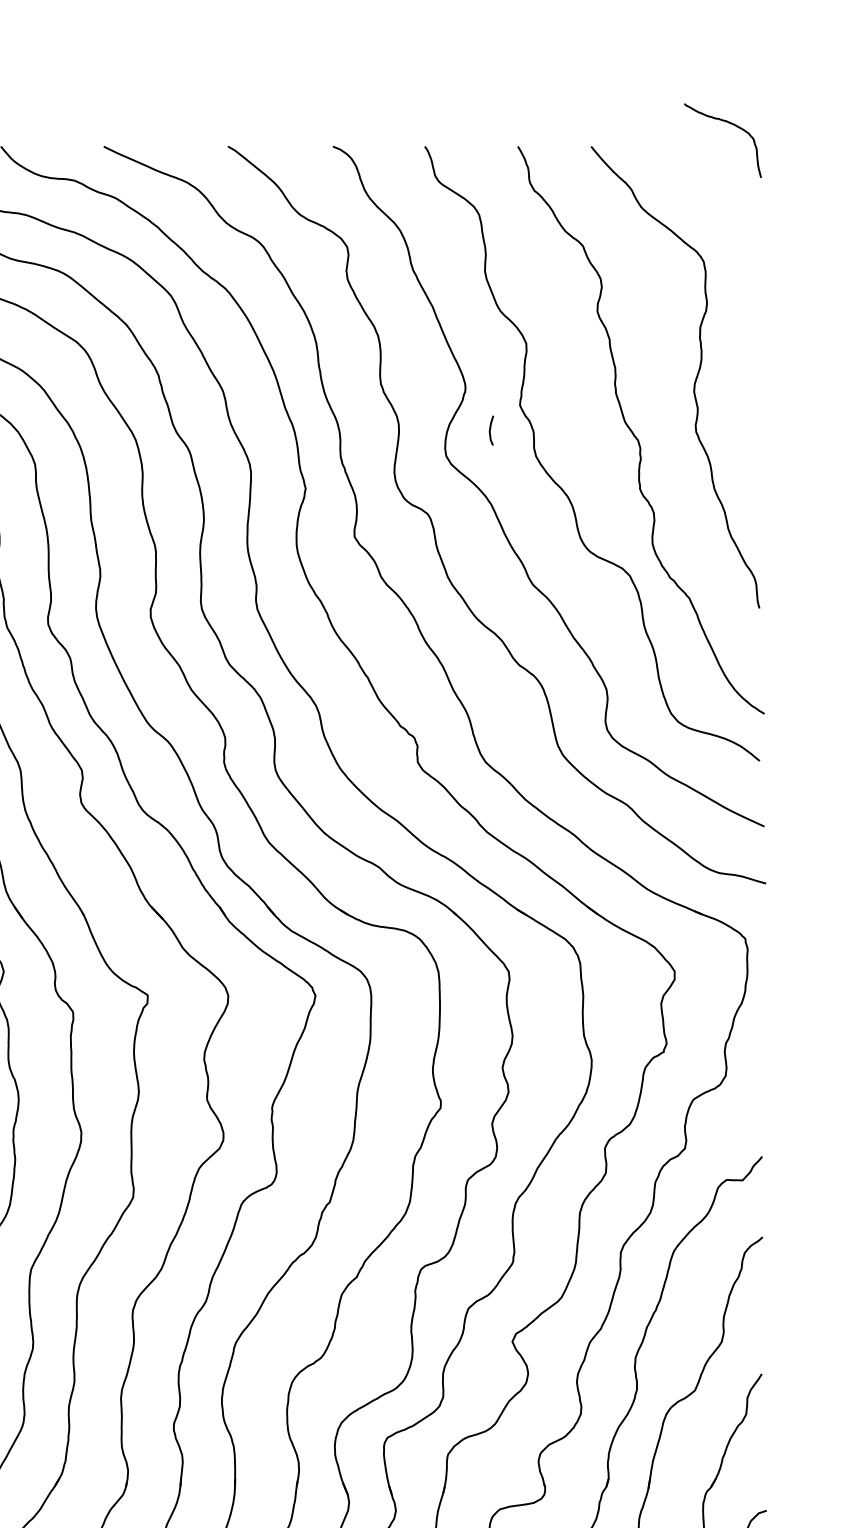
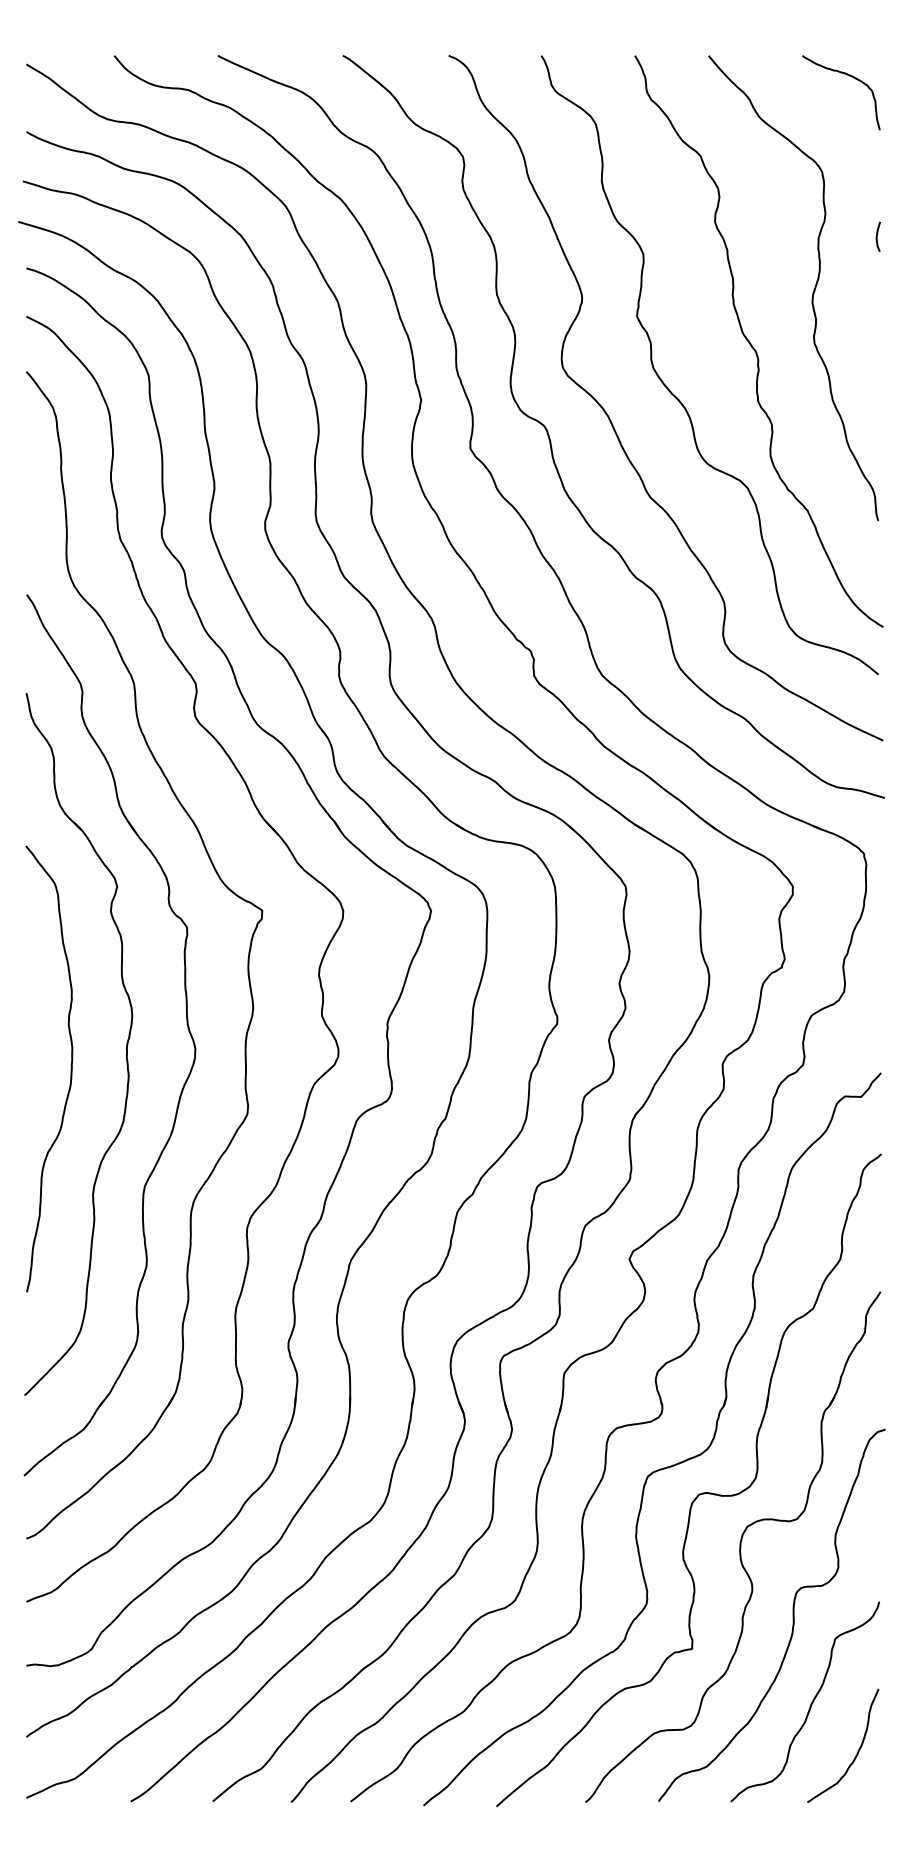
curve: (730, 124) -> (849, 76), moved
line: (490, 430) -> (877, 236), moved

